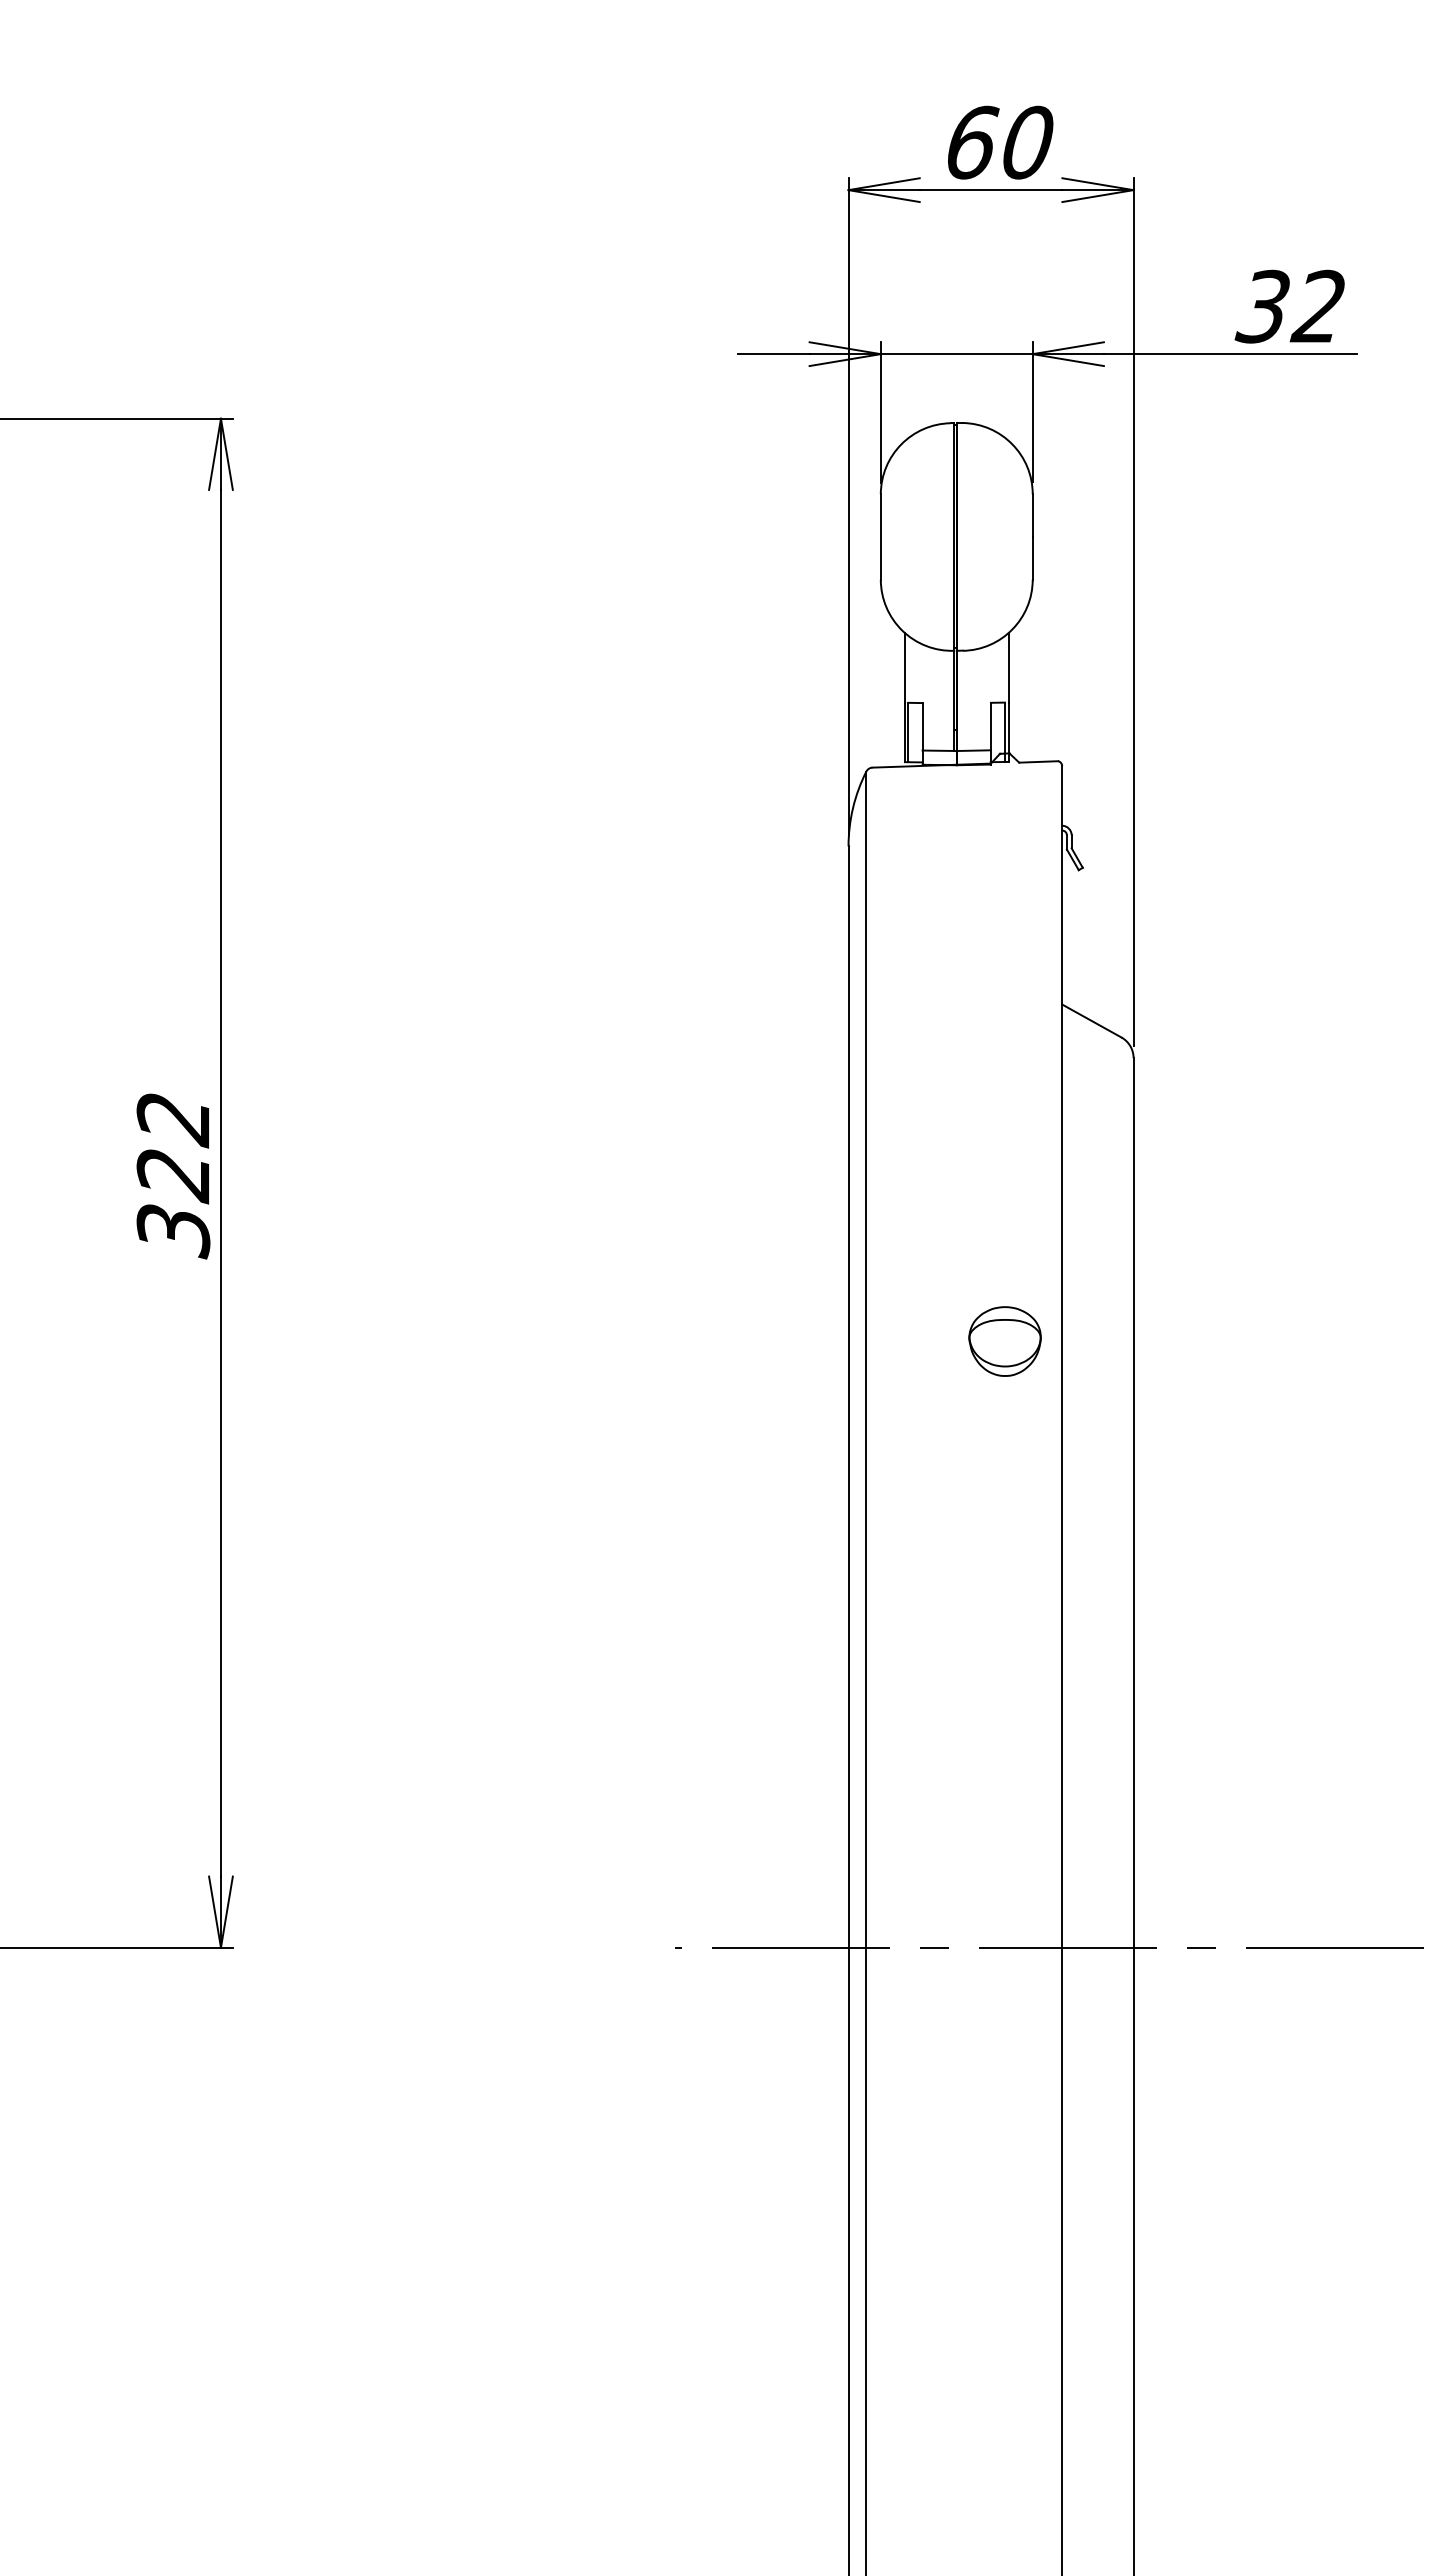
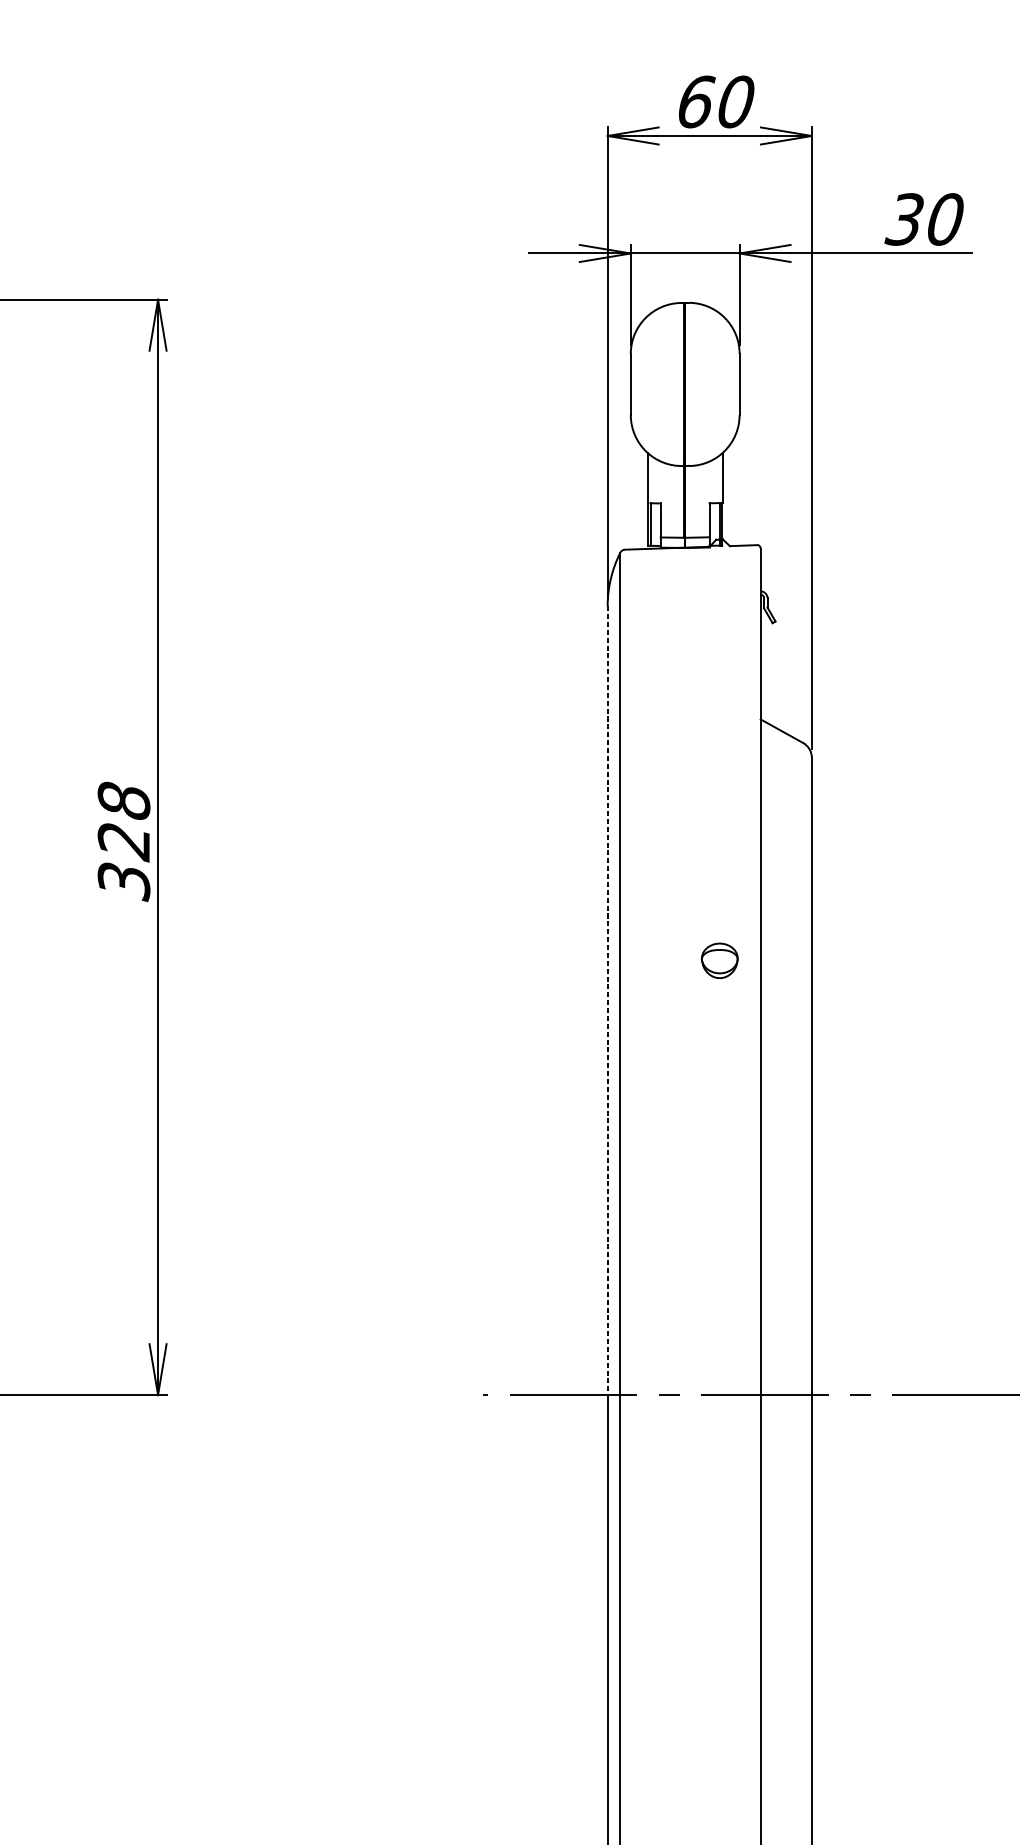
text: (1317, 306) -> (943, 219), 32 -> 30
text: (173, 1119) -> (124, 801), 322 -> 328
part: (1004, 1341) -> (719, 960), size x0.7
line: (848, 1397) -> (607, 1000), solid -> dashed

